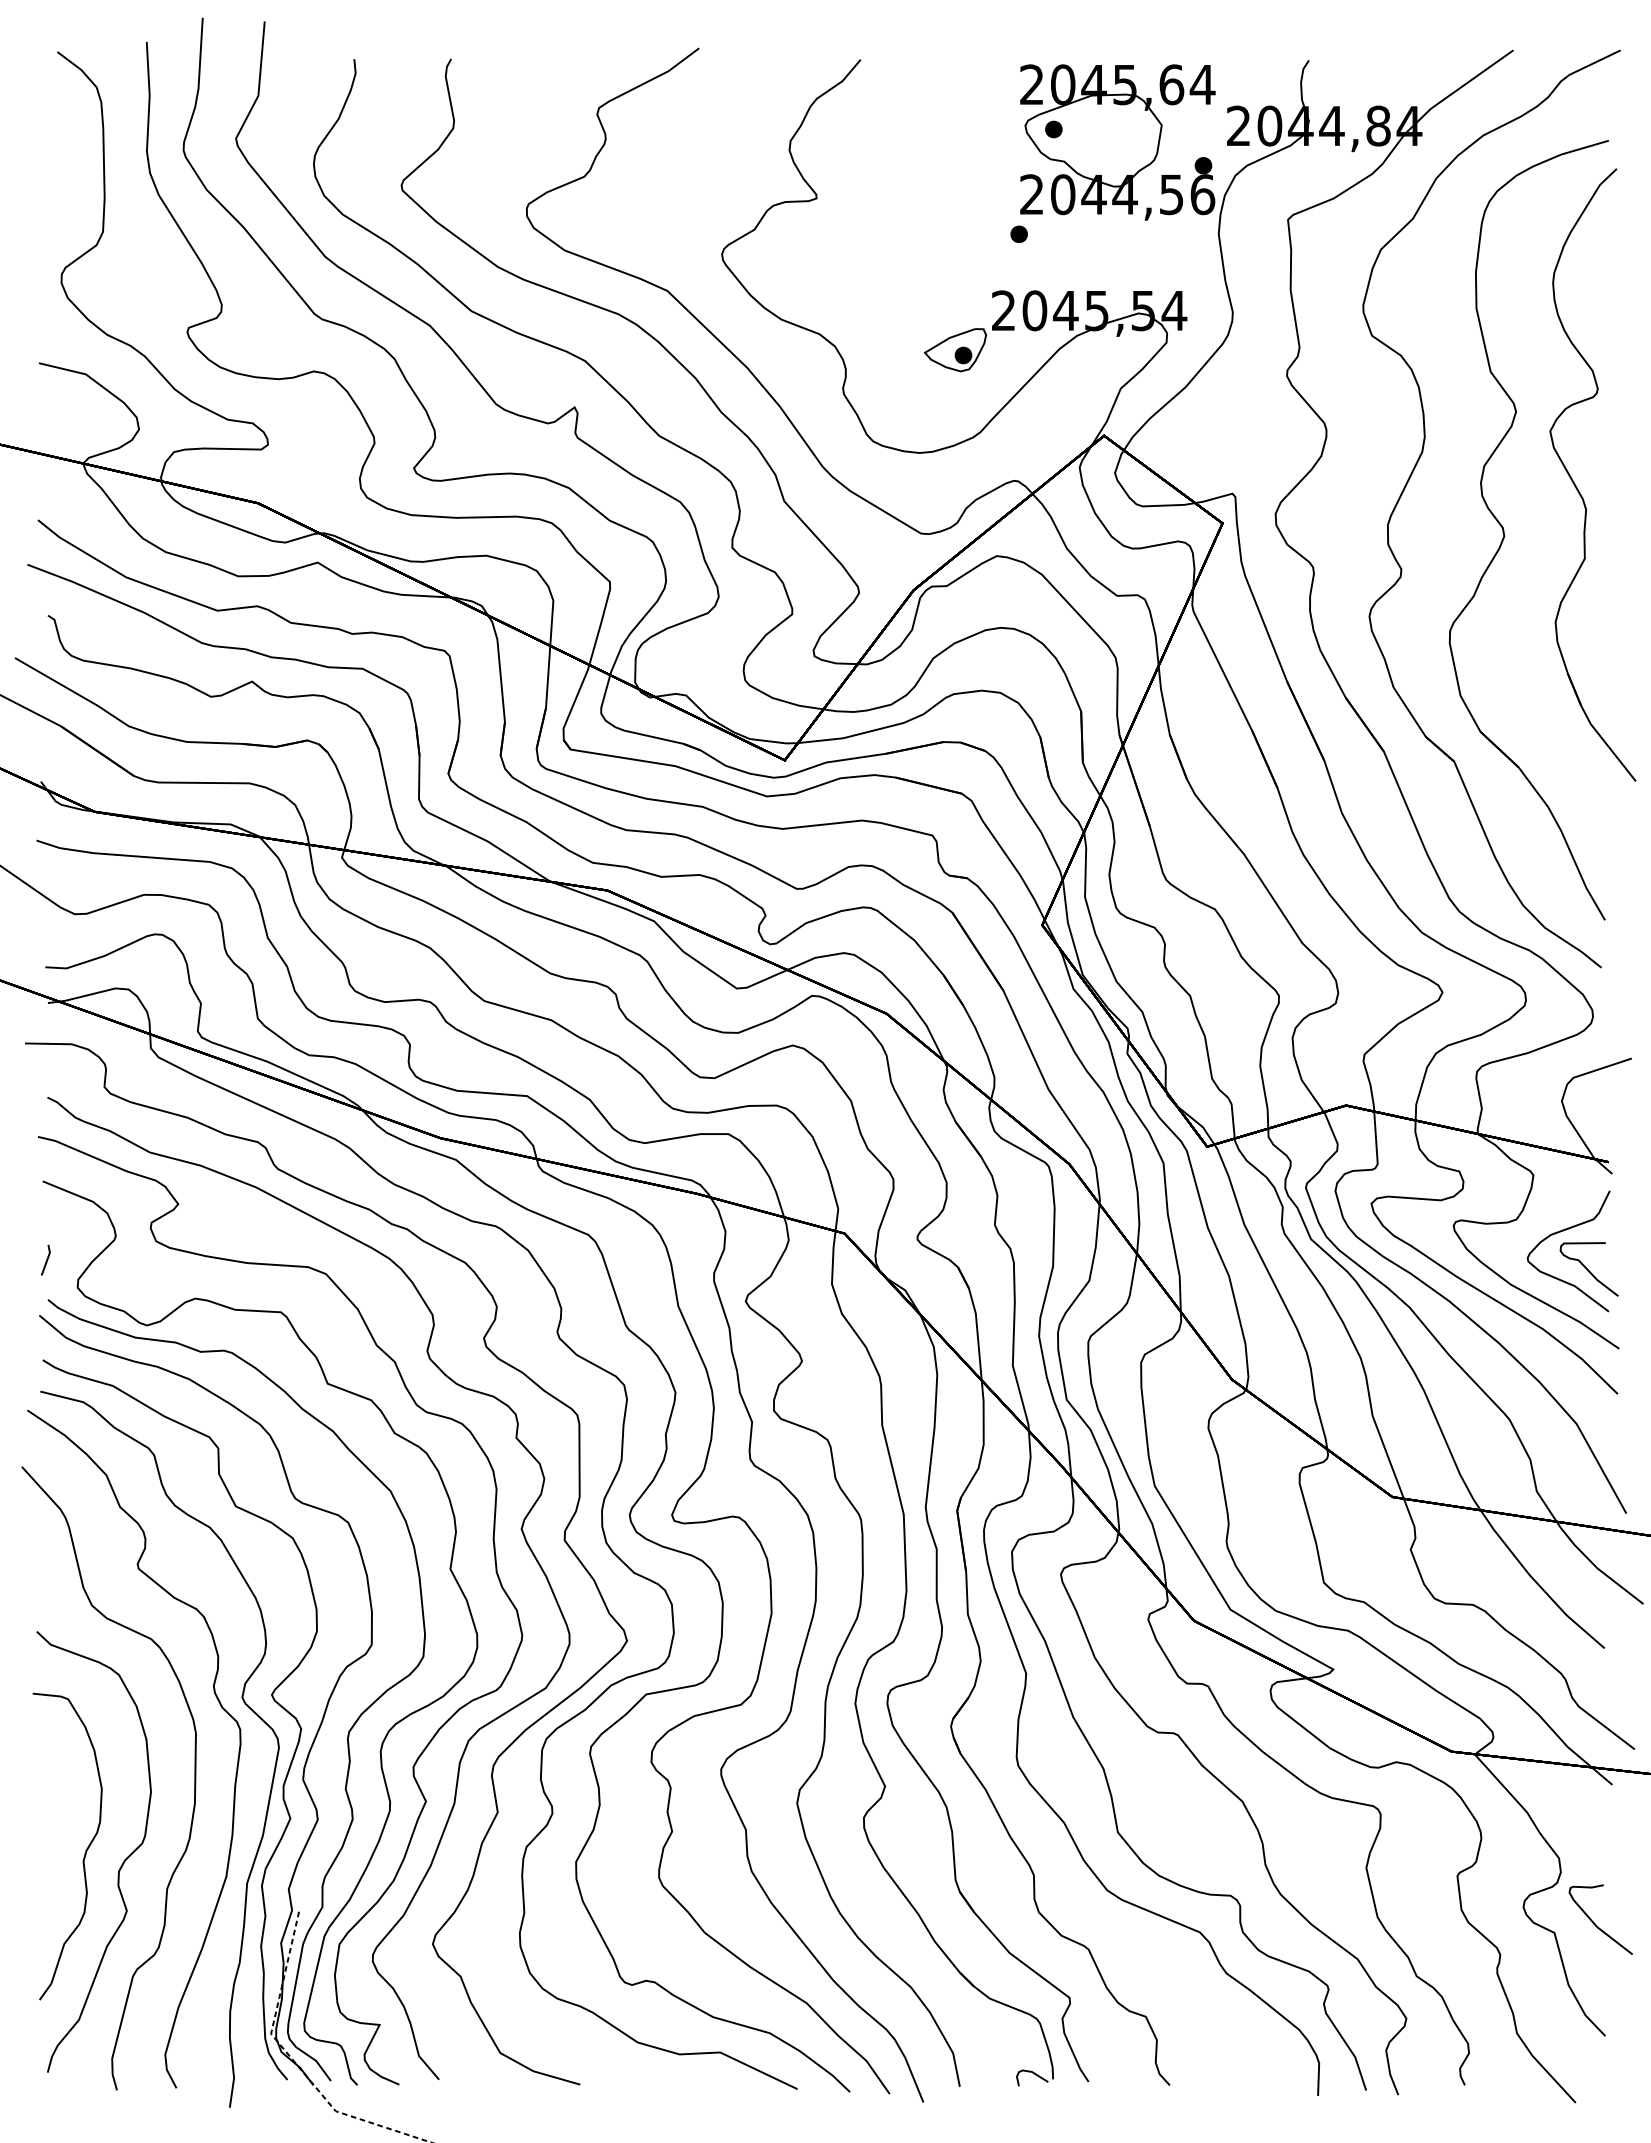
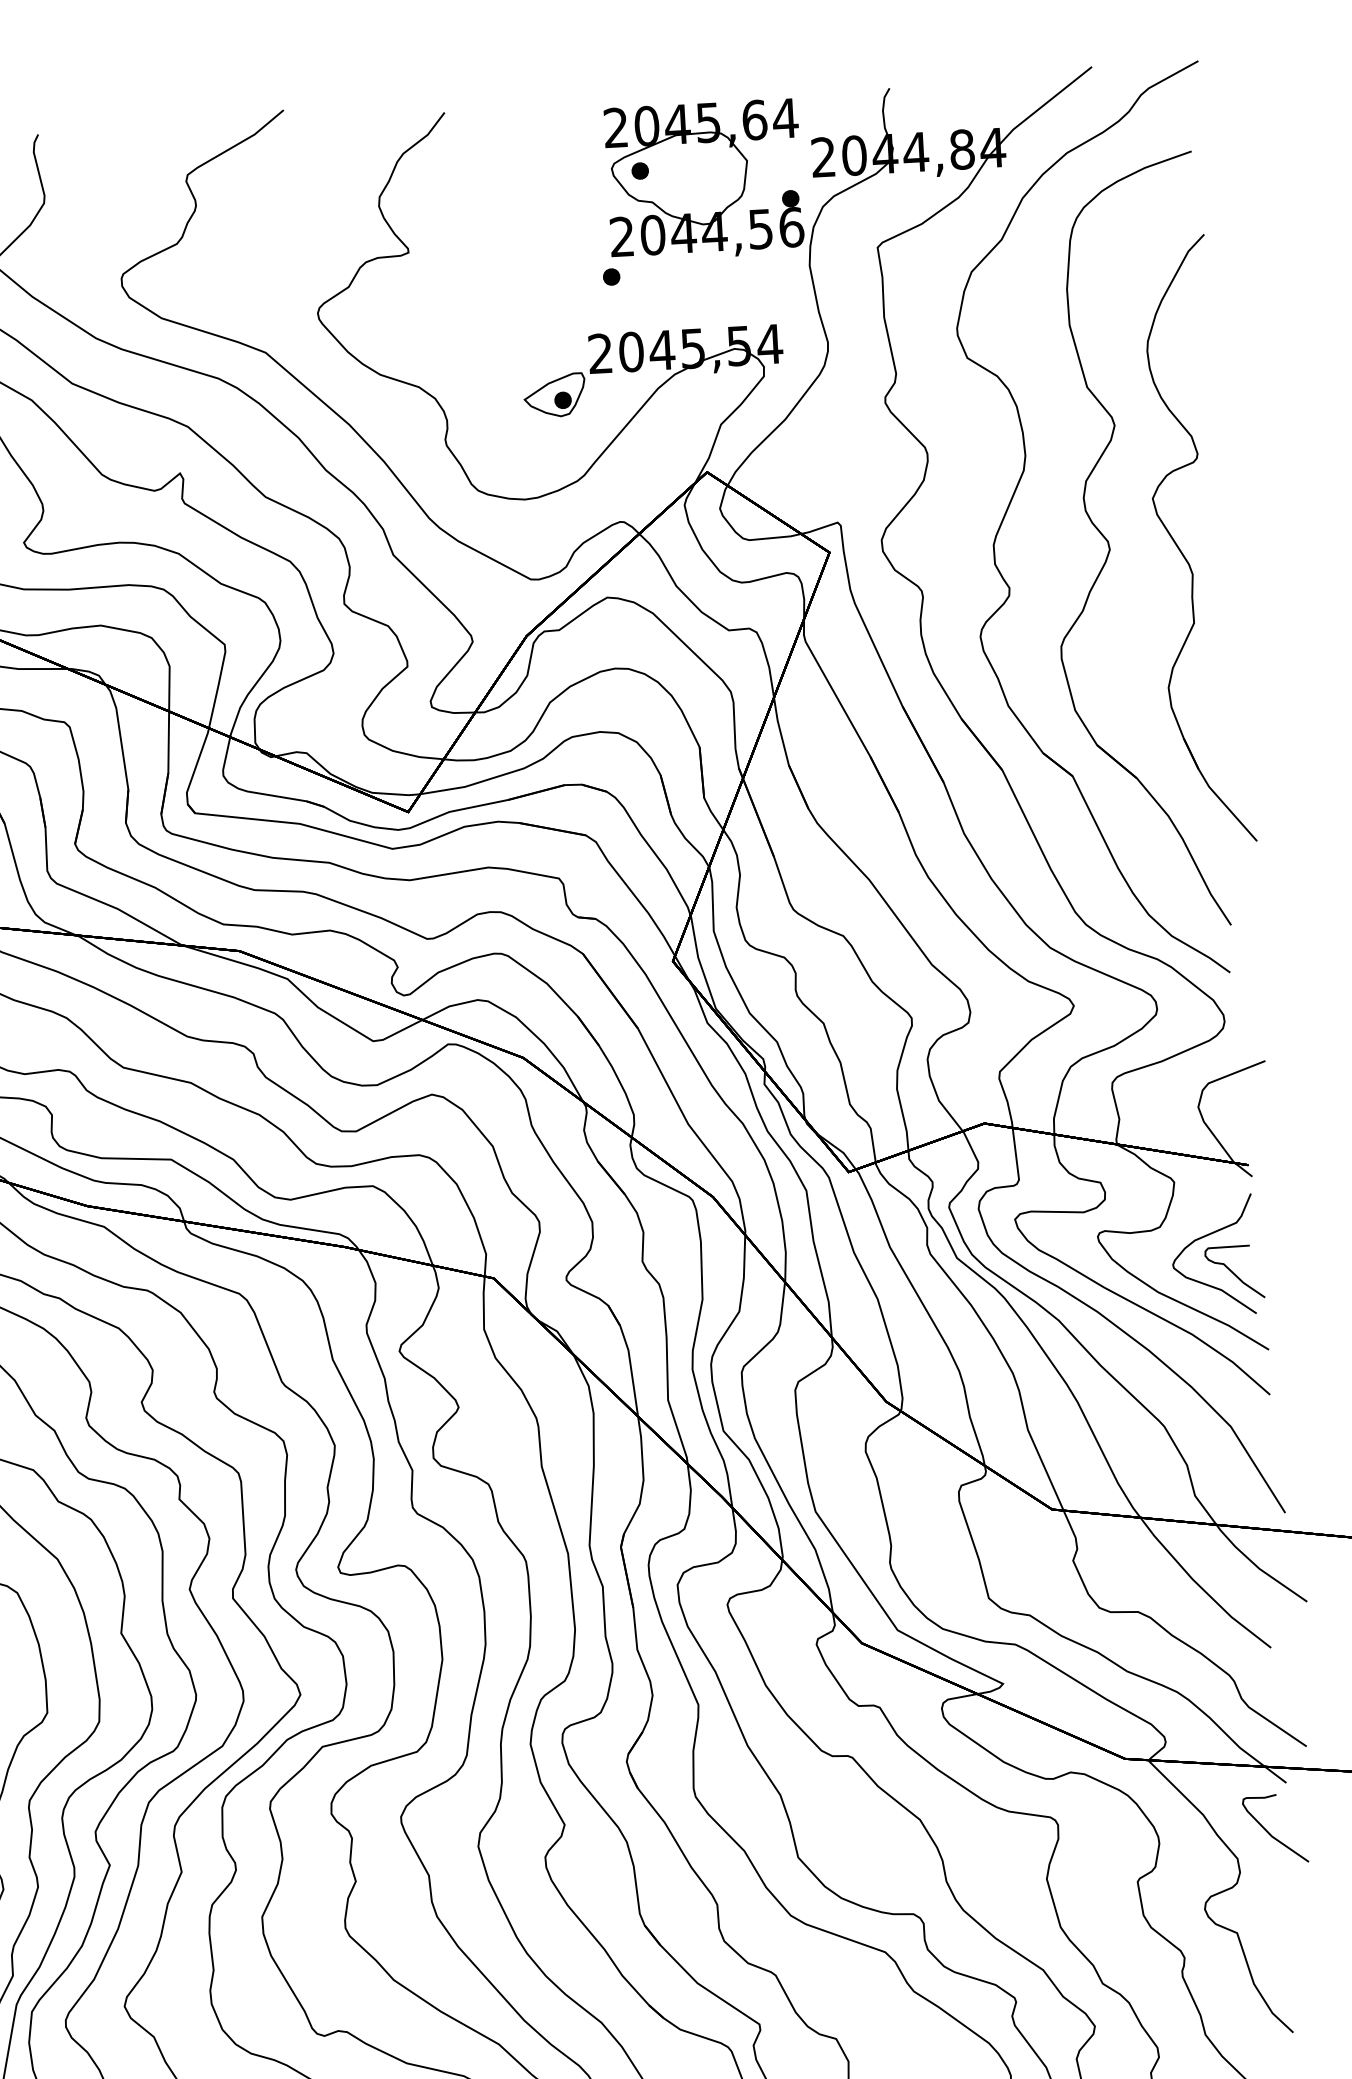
part: (1575, 483) -> (1180, 549), moved
curve: (1595, 1923) -> (1270, 1833), moved

